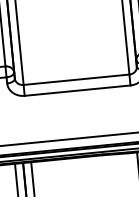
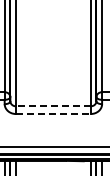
line: (75, 80) -> (52, 106), solid -> dashed
line: (77, 91) -> (53, 114), solid -> dashed

